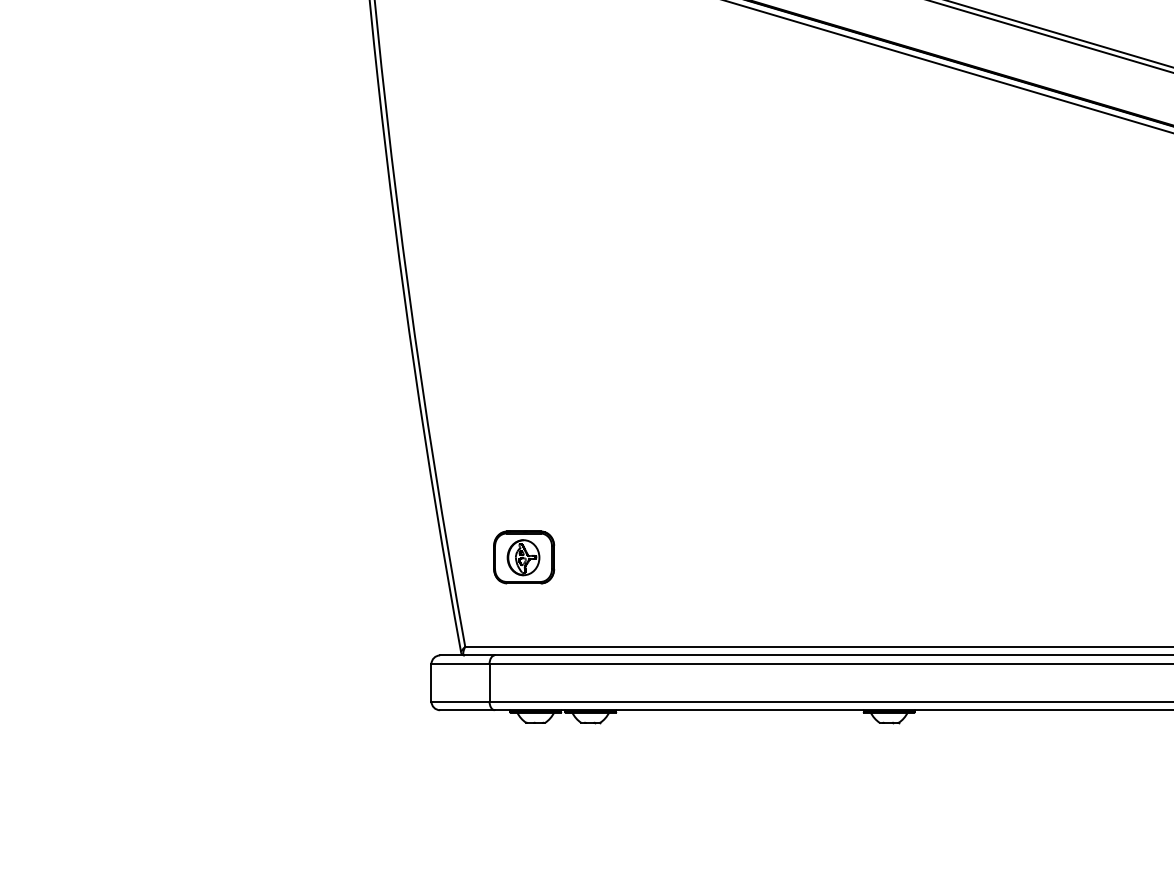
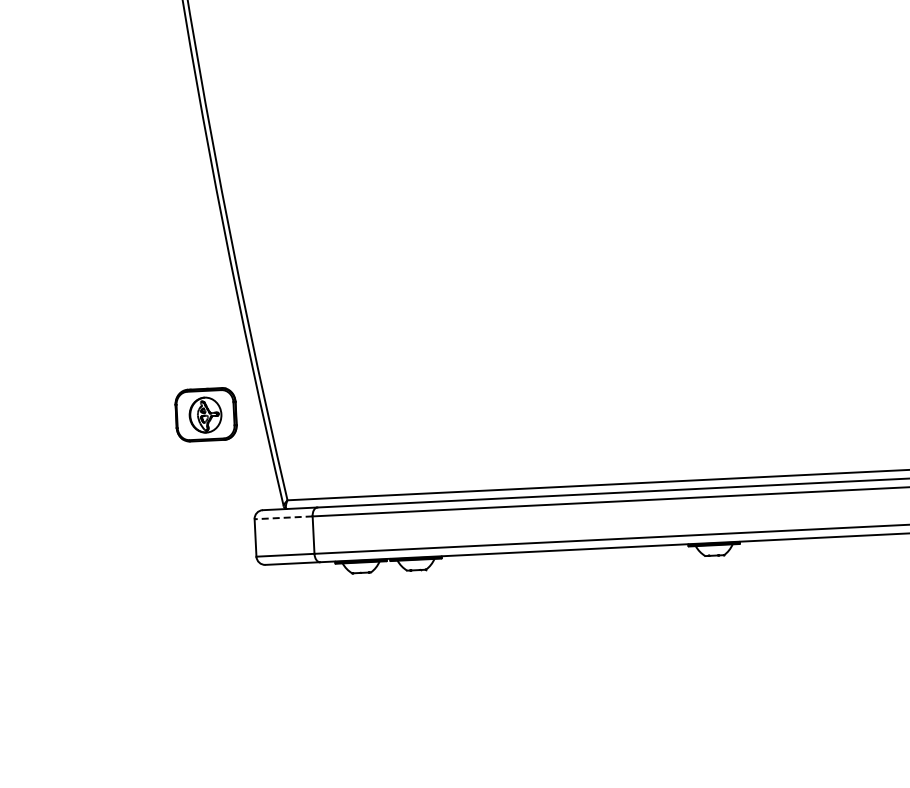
part: (524, 557) -> (206, 414), moved
line: (460, 664) -> (283, 518), solid -> dashed

